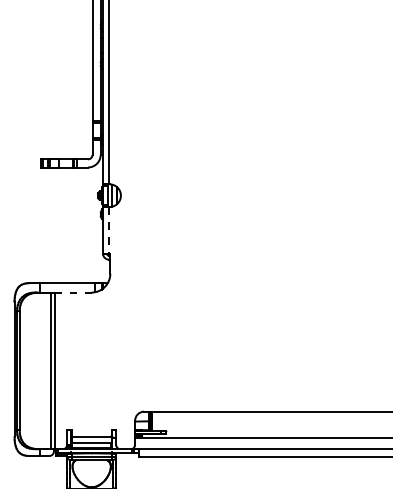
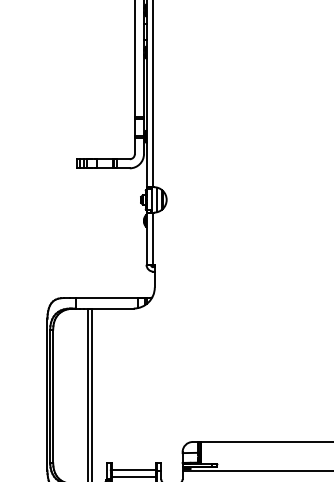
line: (109, 230) -> (153, 238), dashed -> solid
line: (73, 292) -> (113, 308), dashed -> solid

